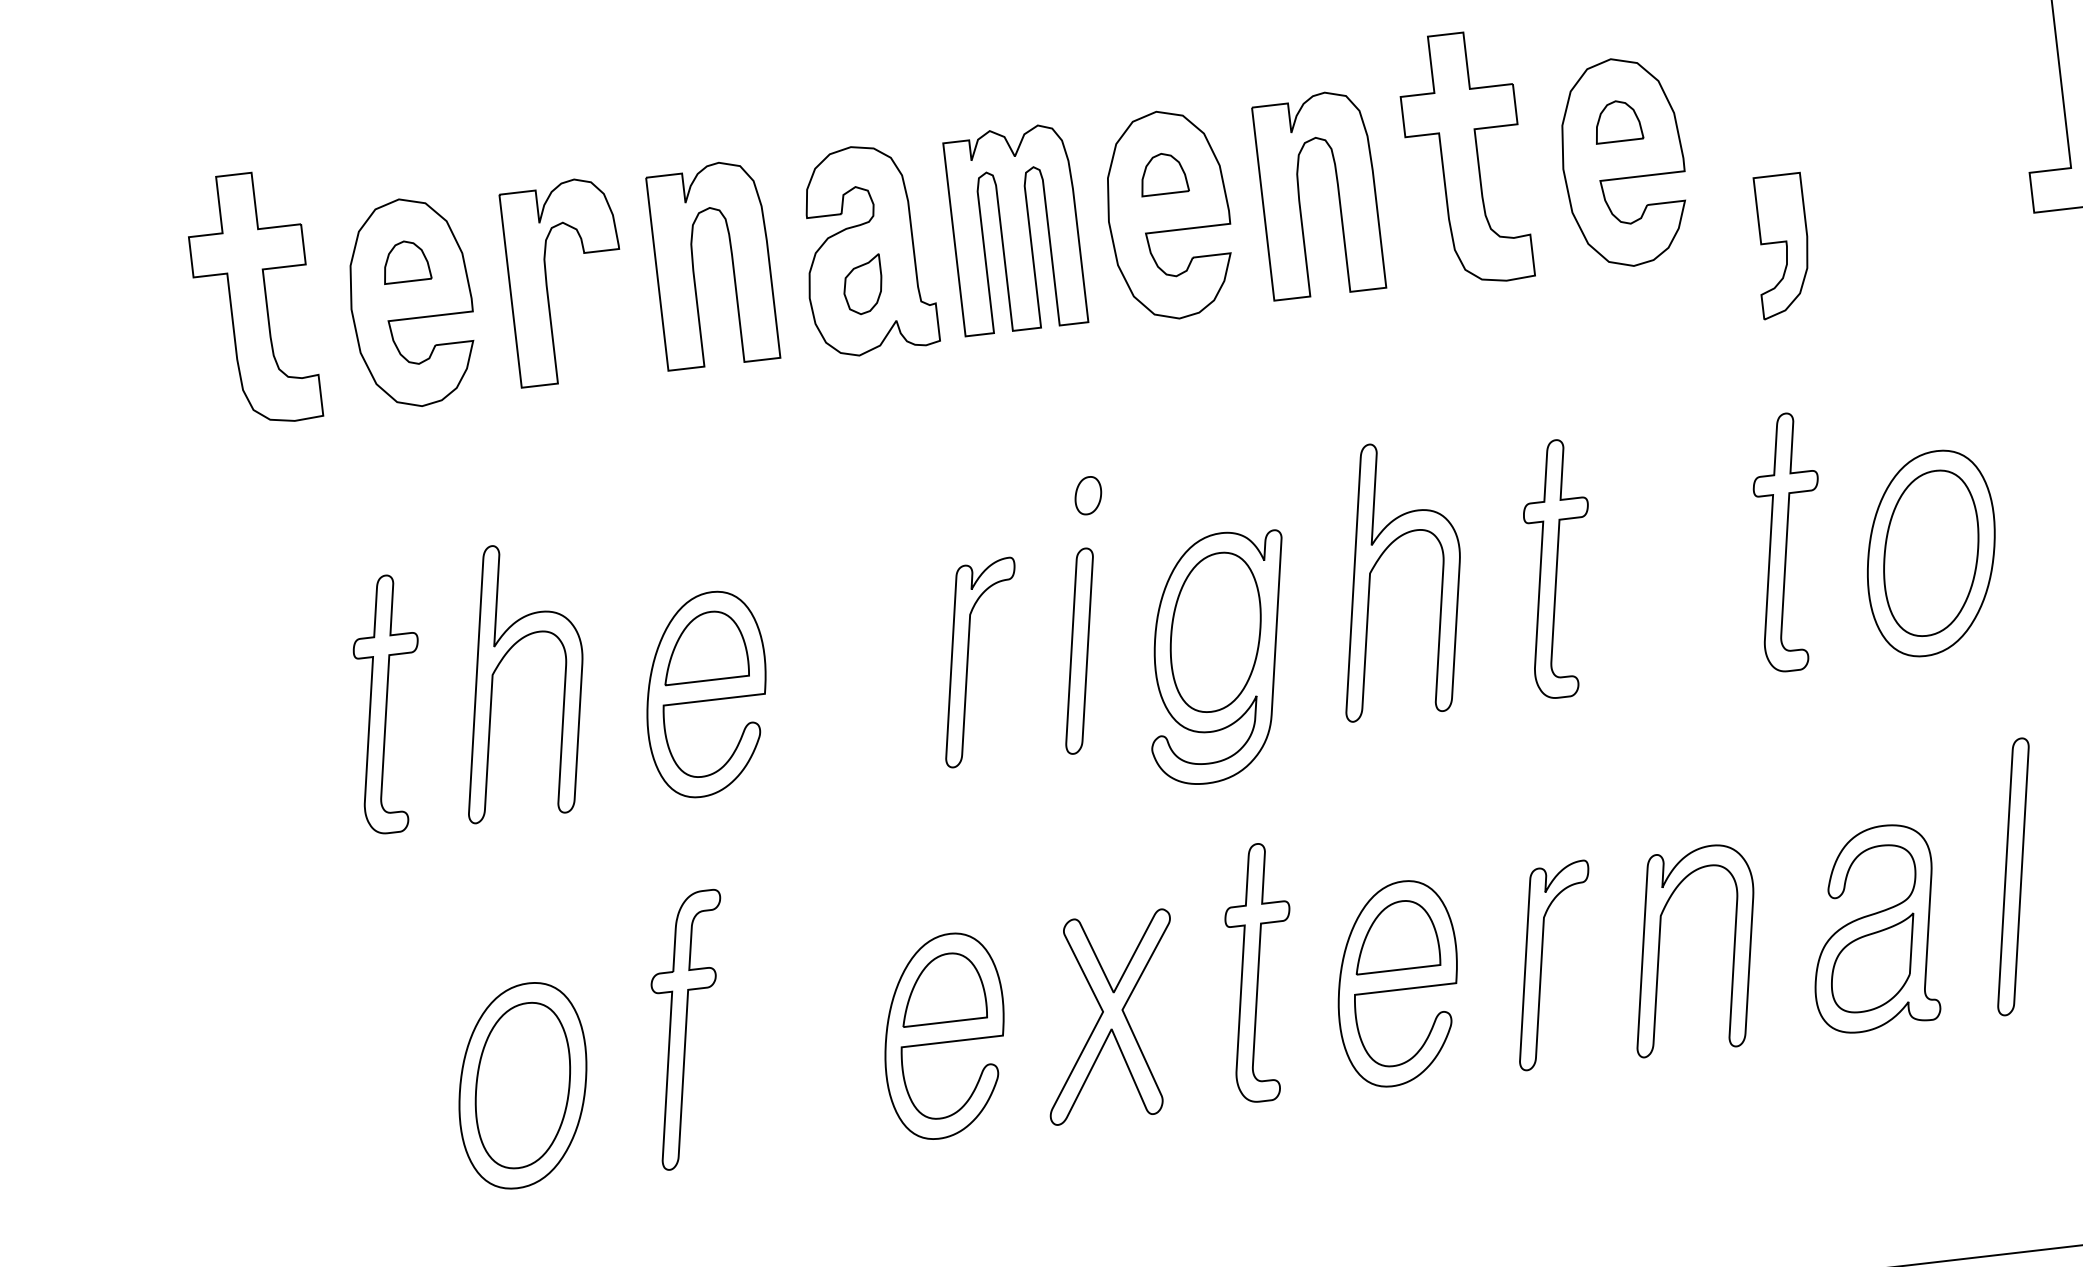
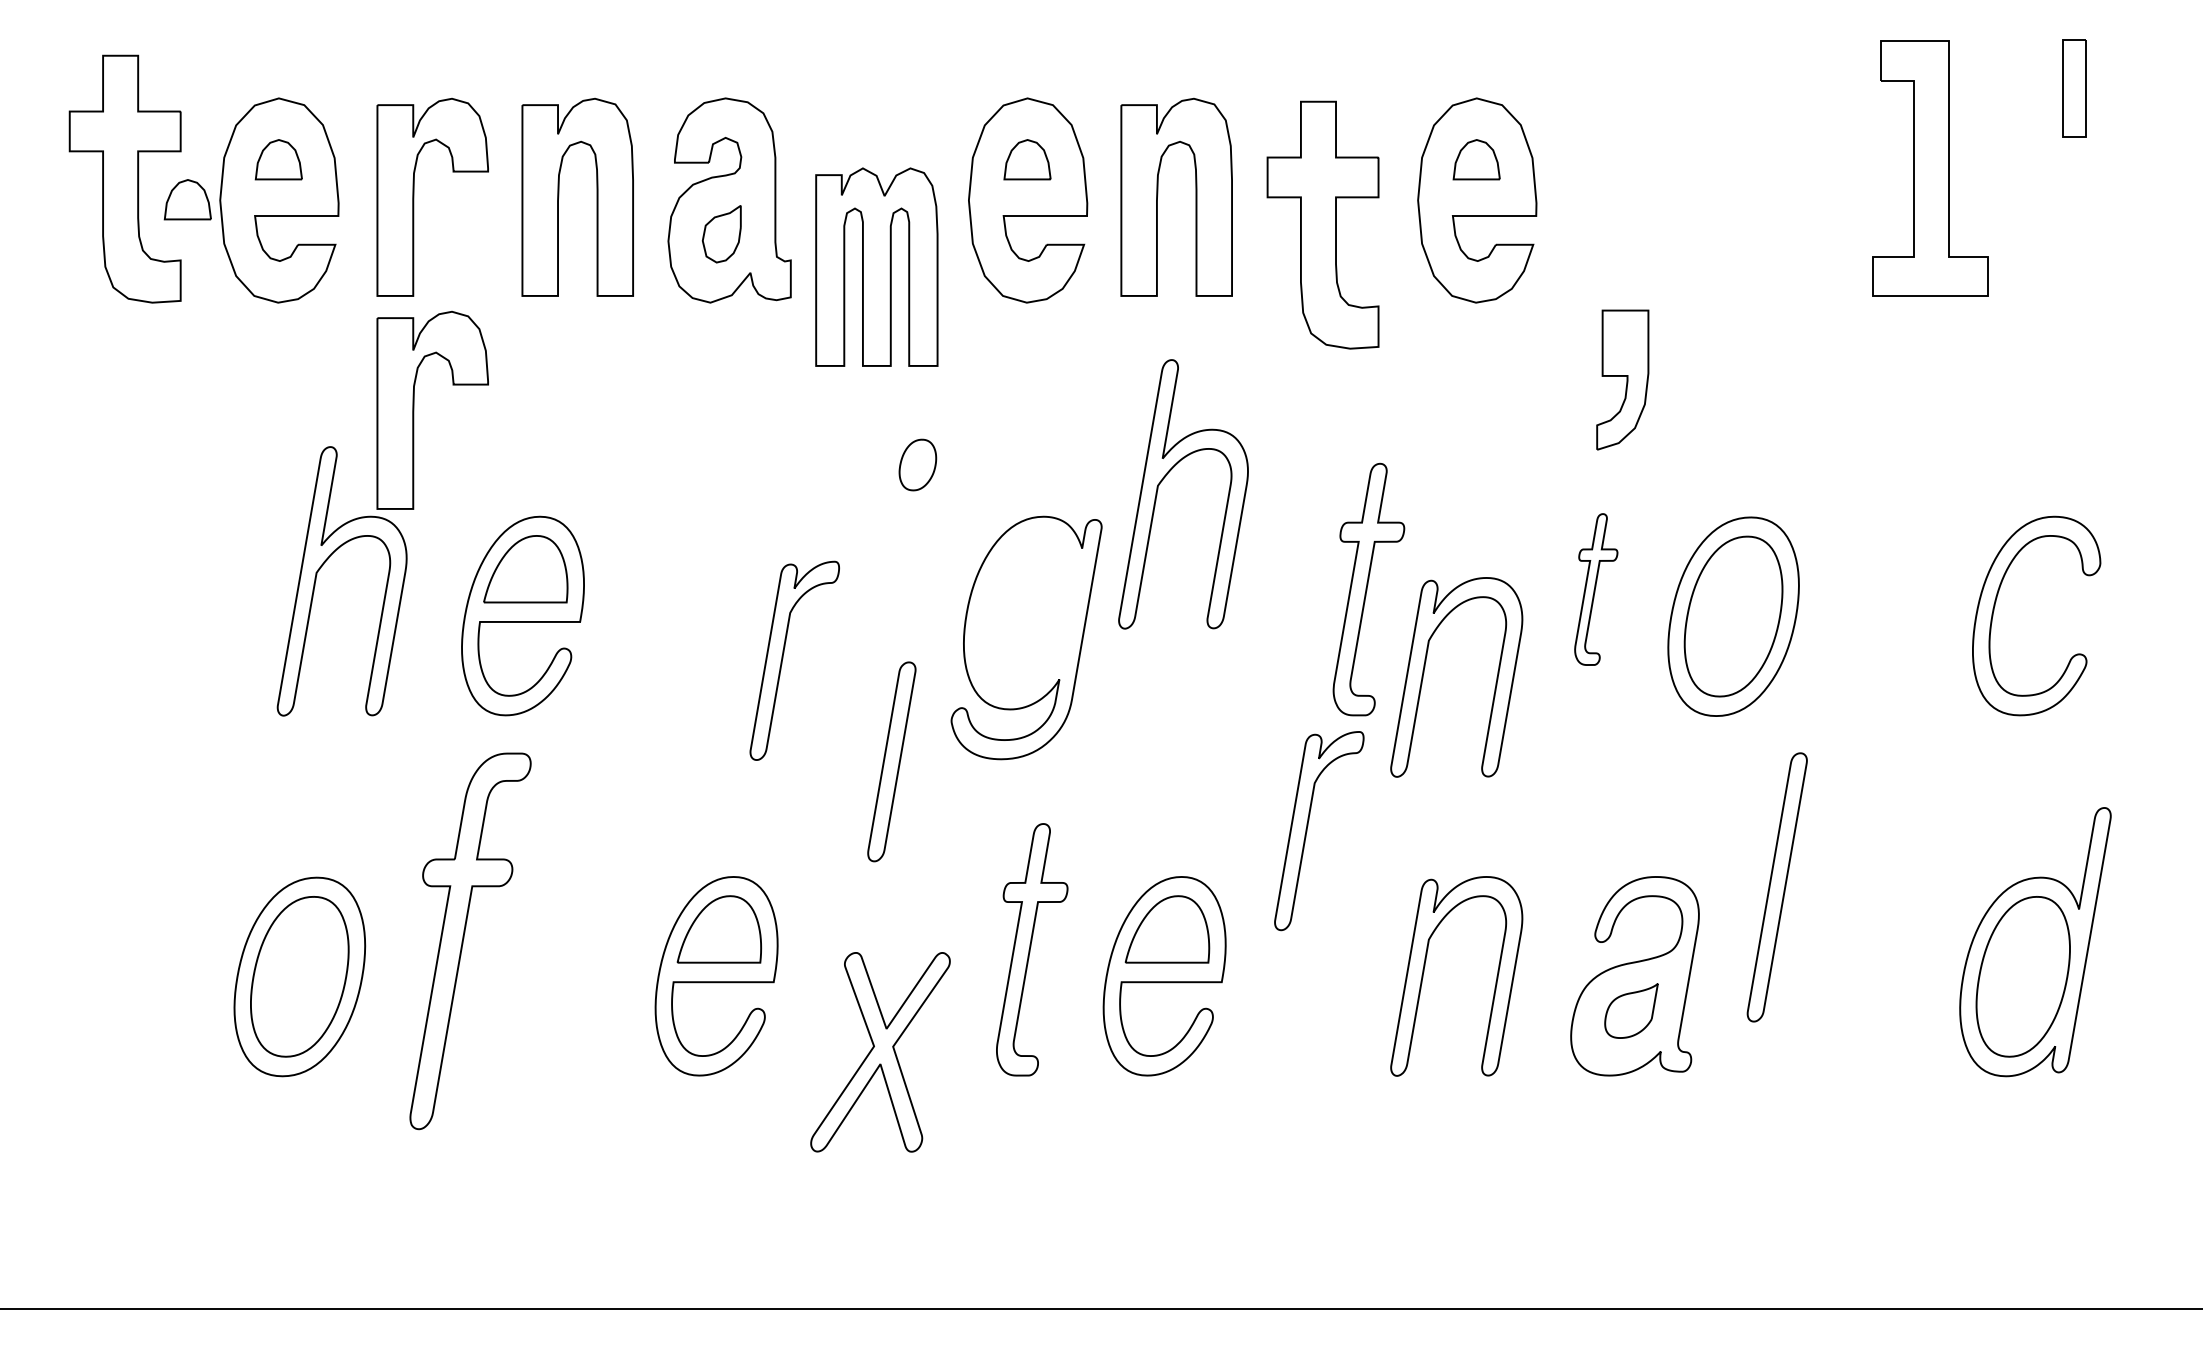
part: (1464, 158) -> (1322, 224), moved
part: (1014, 228) -> (876, 266), moved
part: (1781, 245) -> (1622, 379), moved
part: (318, 312) -> (187, 199), added
part: (1087, 496) -> (917, 465), size x1.4
part: (572, 499) -> (414, 410), added
part: (1789, 542) -> (1596, 589), size x0.6
part: (1375, 567) -> (1163, 480), moved
part: (1215, 632) -> (1026, 612), removed
part: (1625, 647) -> (1424, 673), added
part: (1079, 650) -> (891, 761), moved
part: (968, 661) -> (783, 658), moved
part: (389, 704) -> (212, 589), removed
part: (2012, 877) -> (1776, 887), moved
part: (1874, 963) -> (1631, 1010), size x0.6
part: (1542, 967) -> (1307, 831), moved
part: (1110, 1017) -> (880, 1052), moved
part: (691, 1029) -> (470, 941), size x1.4

